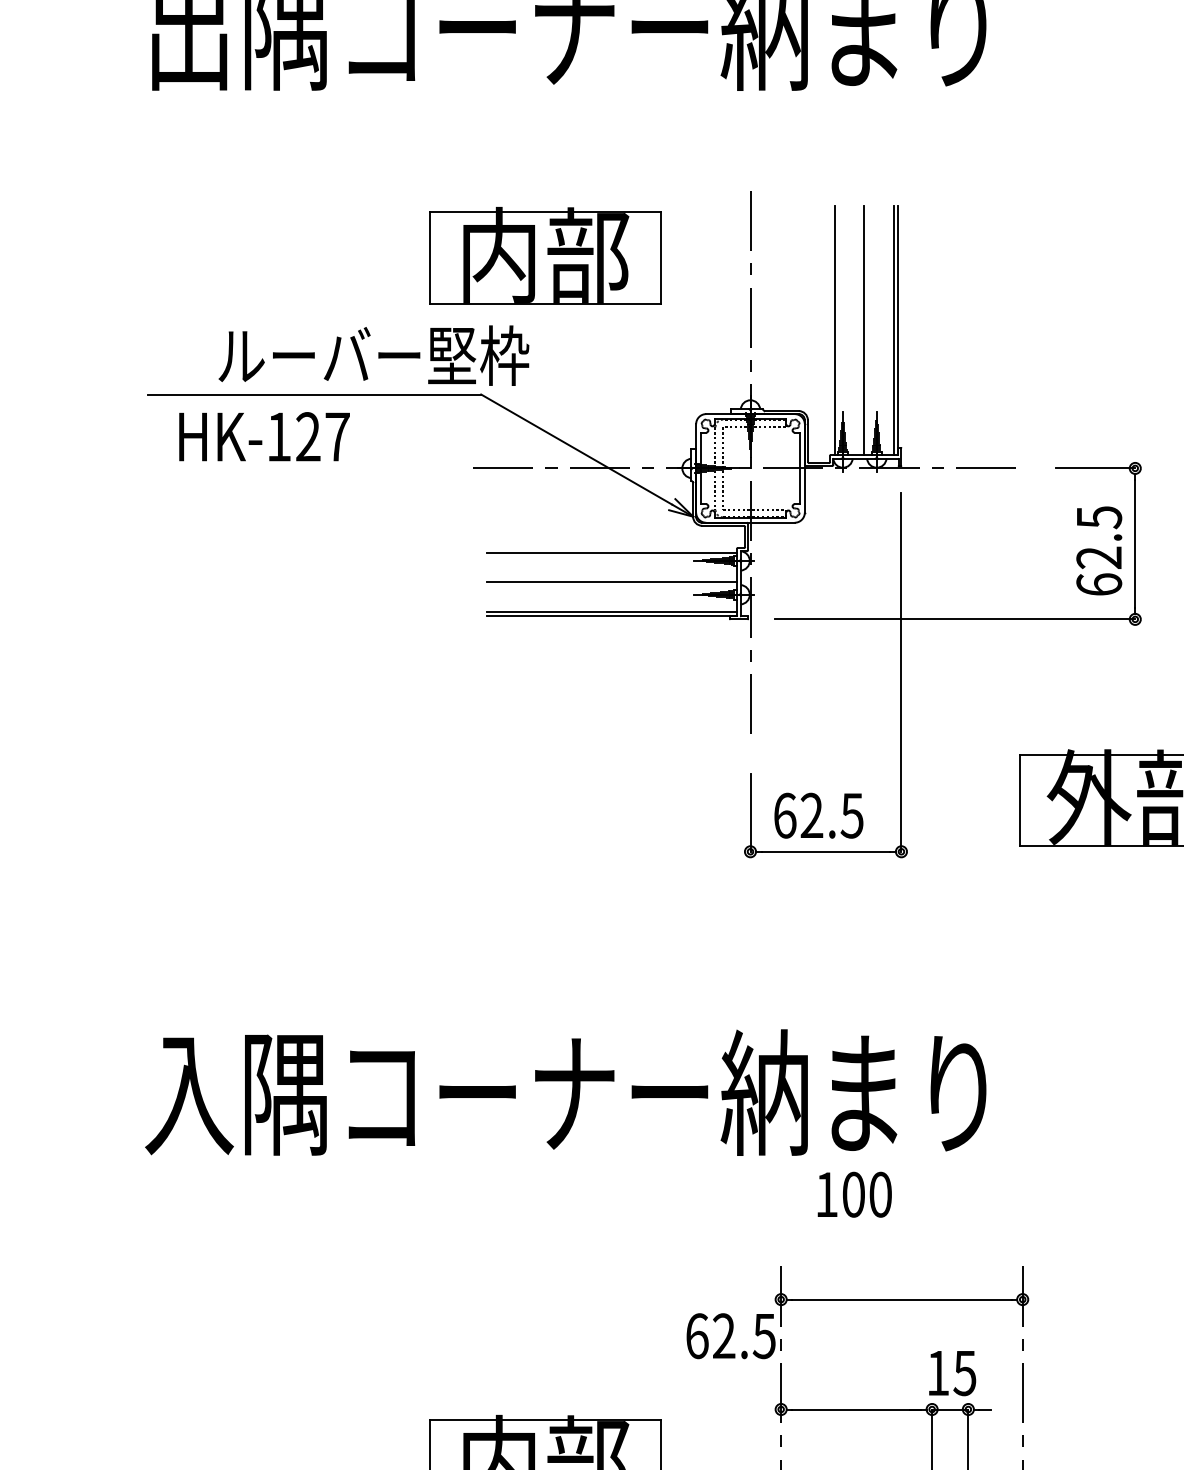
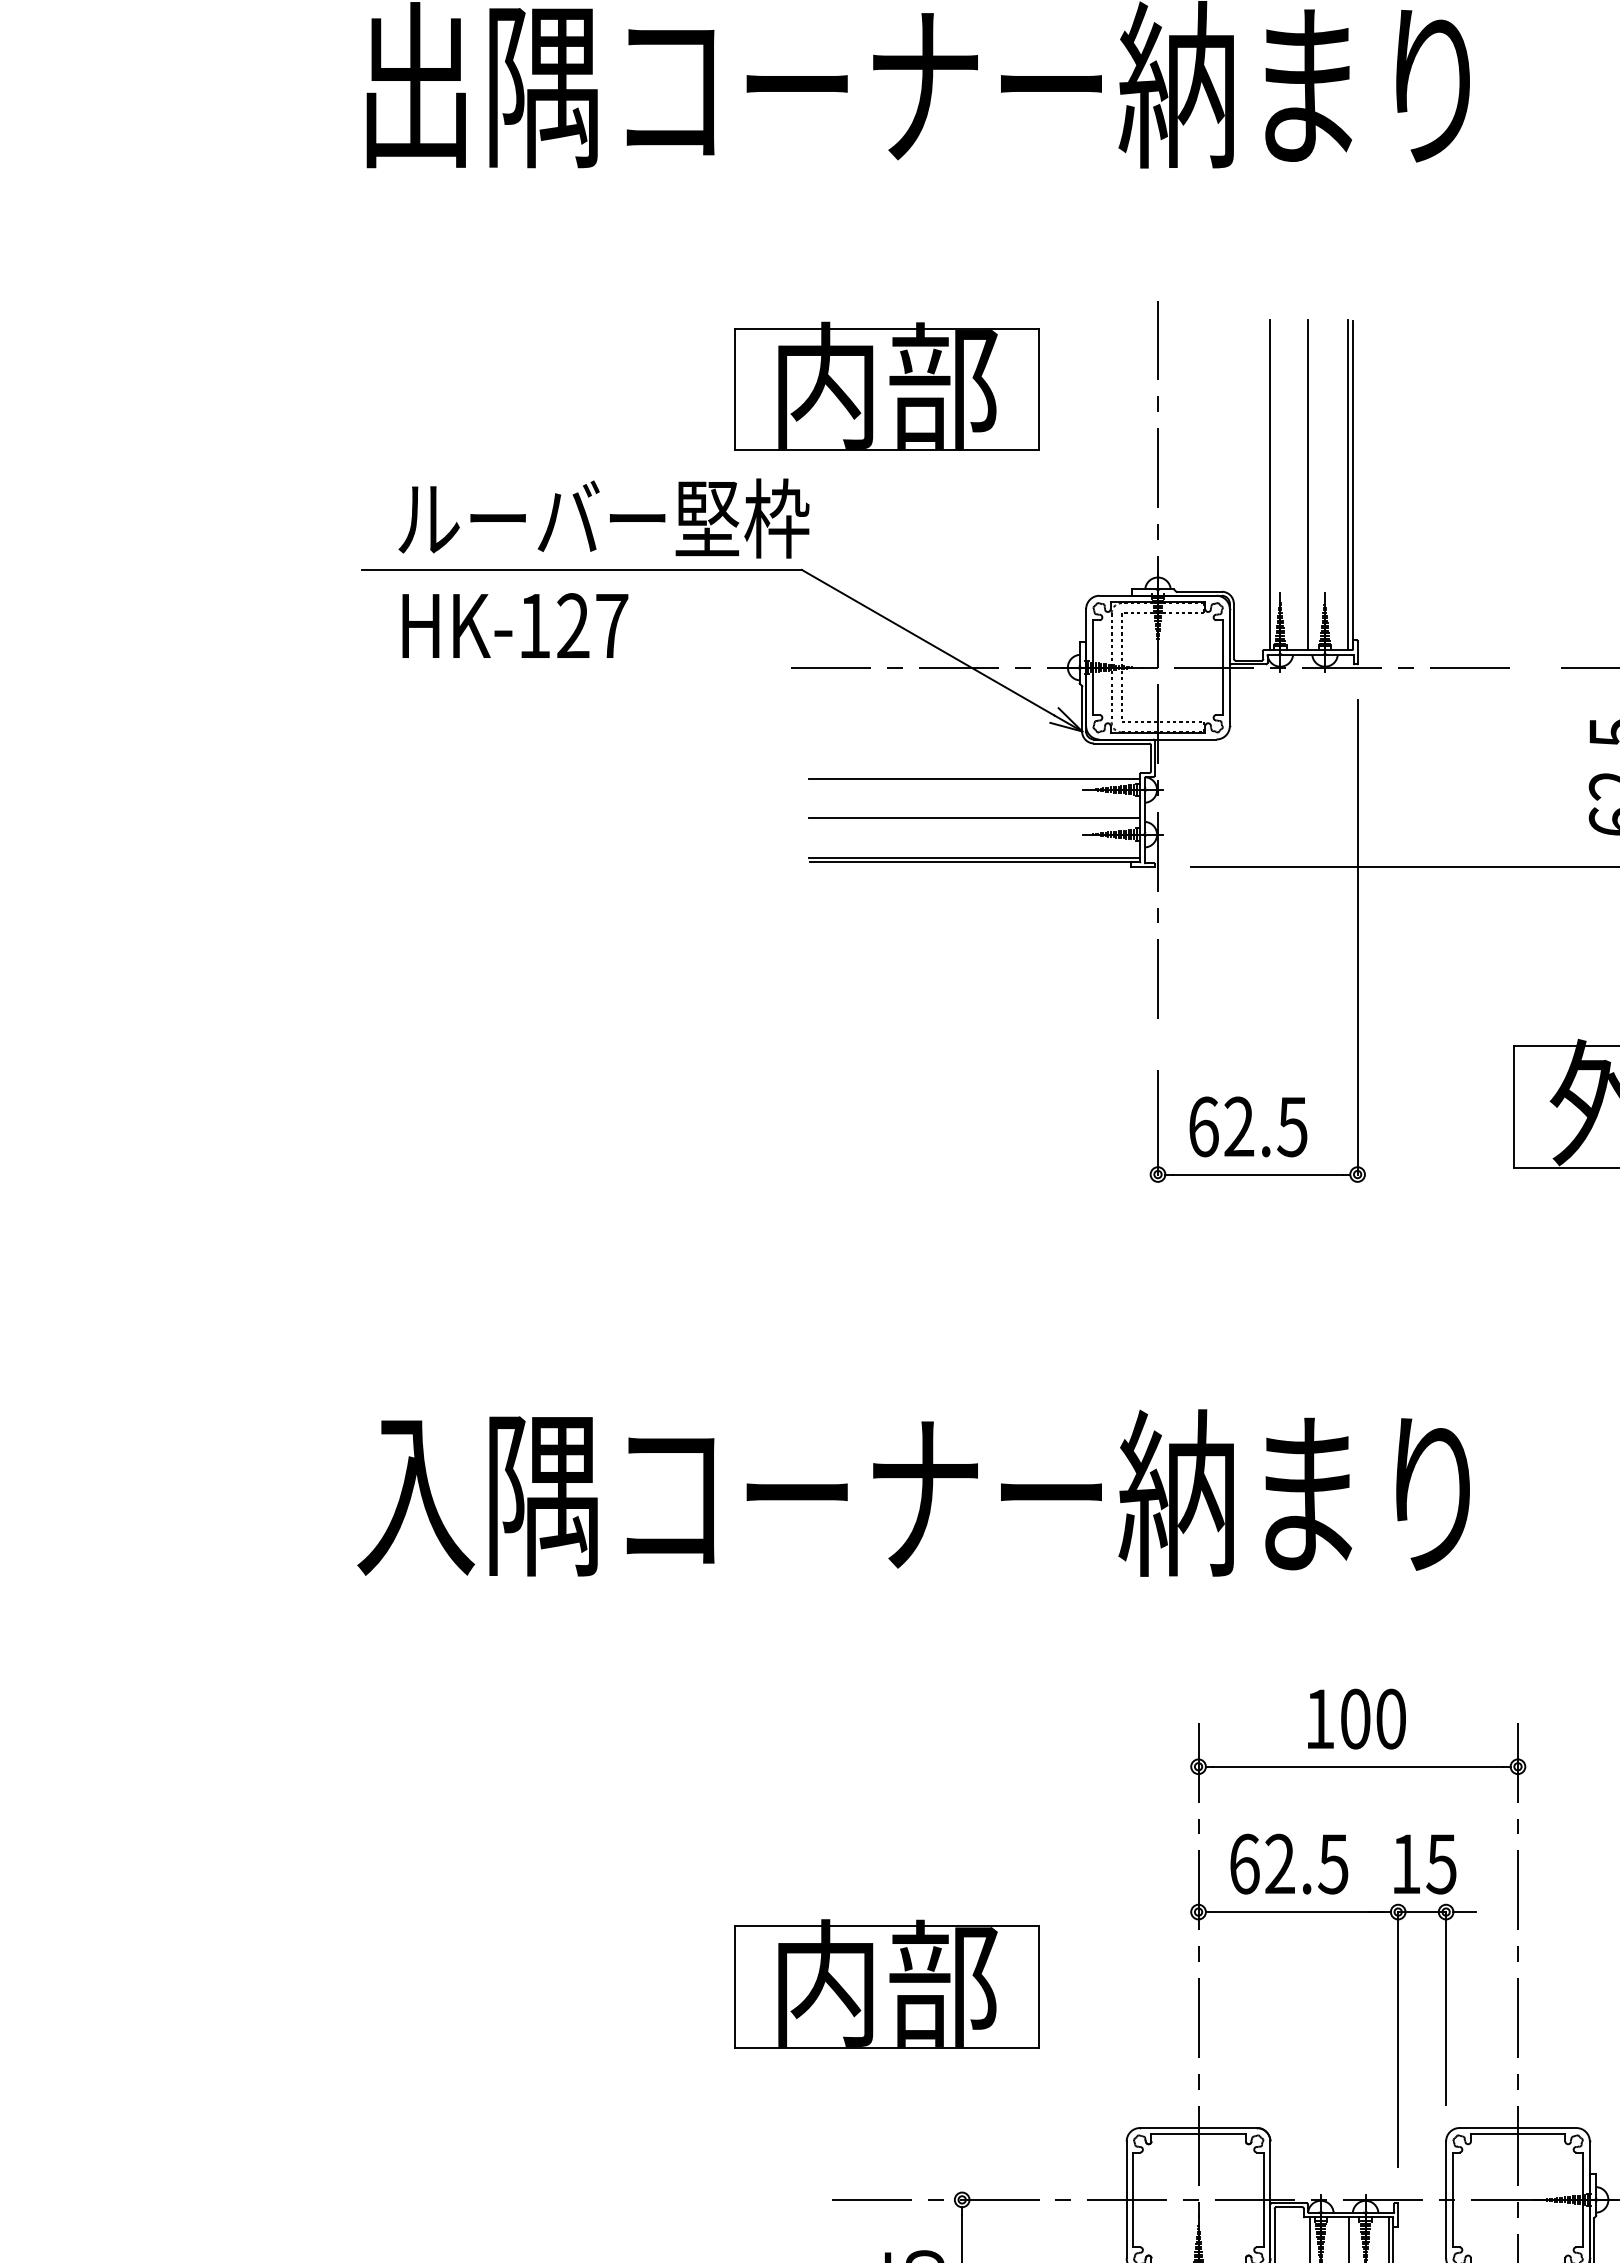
text: (373, 355) -> (603, 518), moved
text: (854, 1194) -> (1356, 1718), moved
text: (731, 1335) -> (1289, 1863), moved

